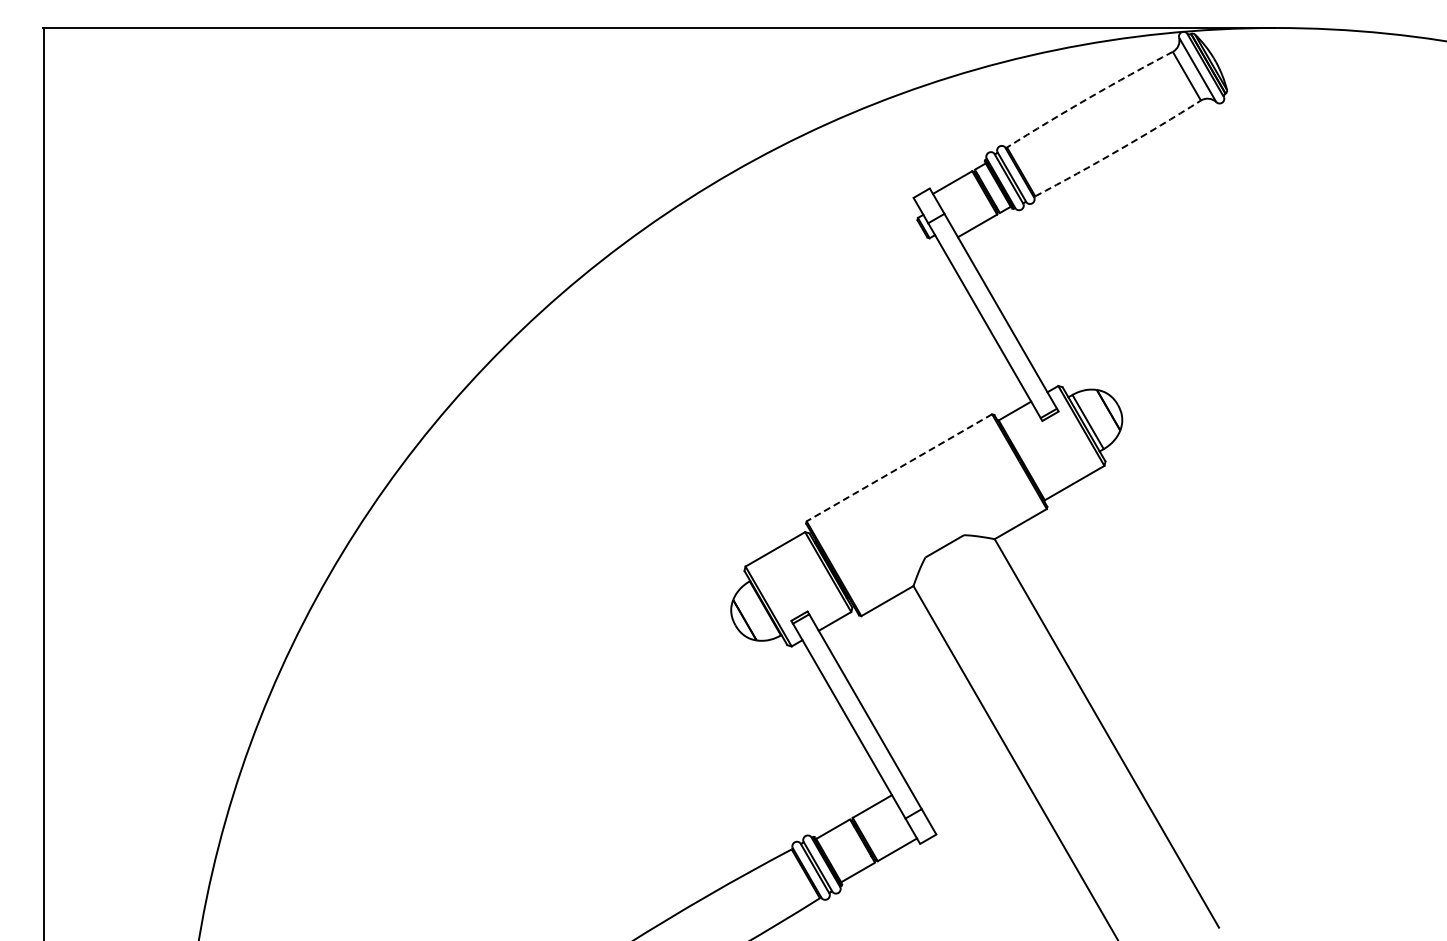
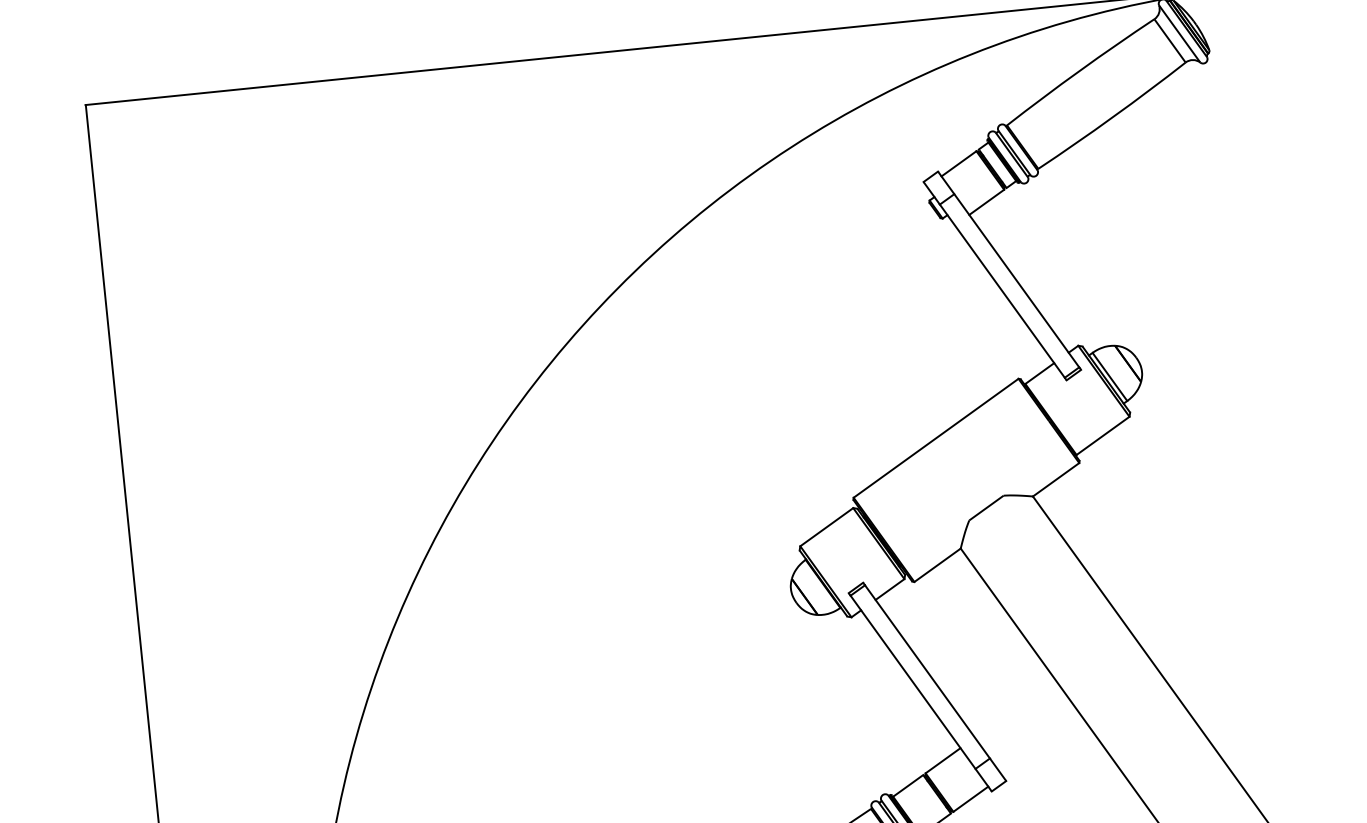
arc: (1089, 98) -> (1080, 71), dashed -> solid
arc: (1119, 150) -> (1113, 117), dashed -> solid
line: (898, 468) -> (935, 439), dashed -> solid

